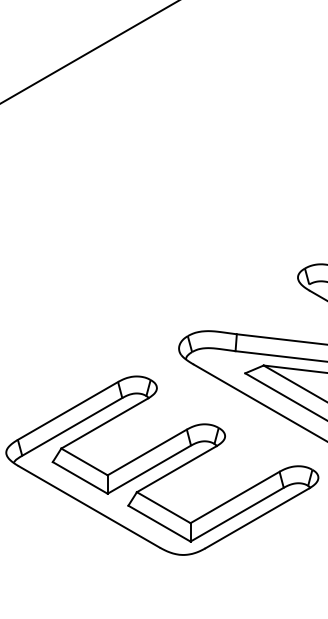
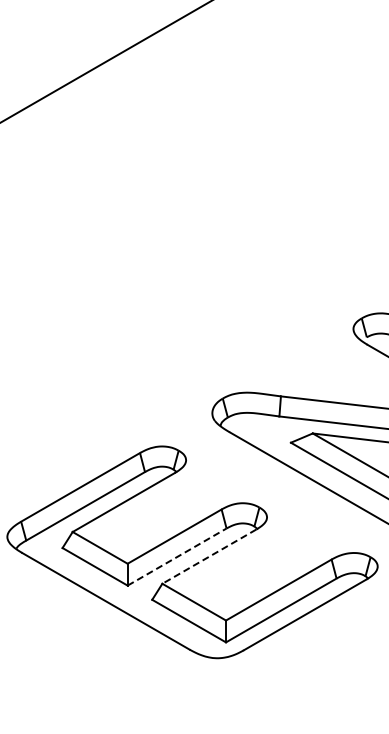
line: (149, 469) -> (177, 556), solid -> dashed
line: (175, 469) -> (208, 556), solid -> dashed

